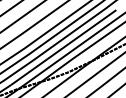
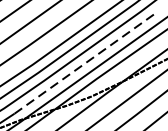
line: (63, 47) -> (84, 63), solid -> dashed

